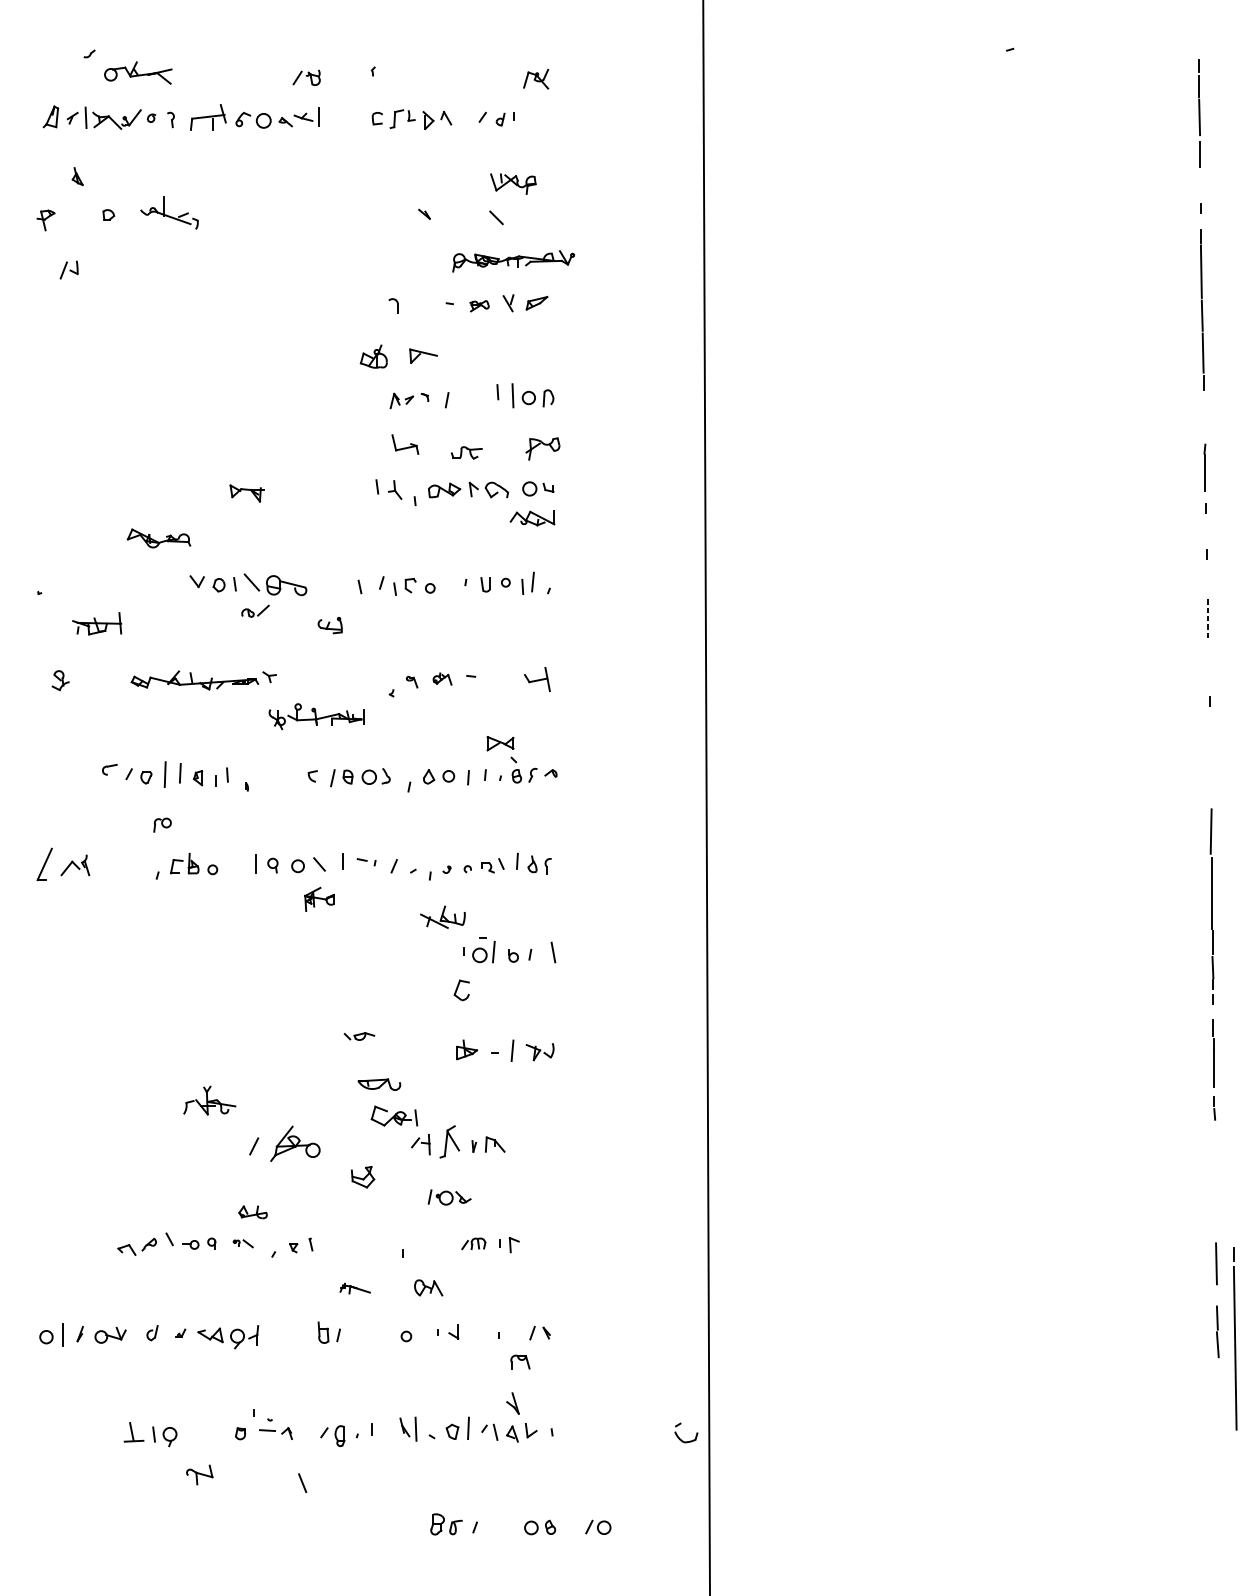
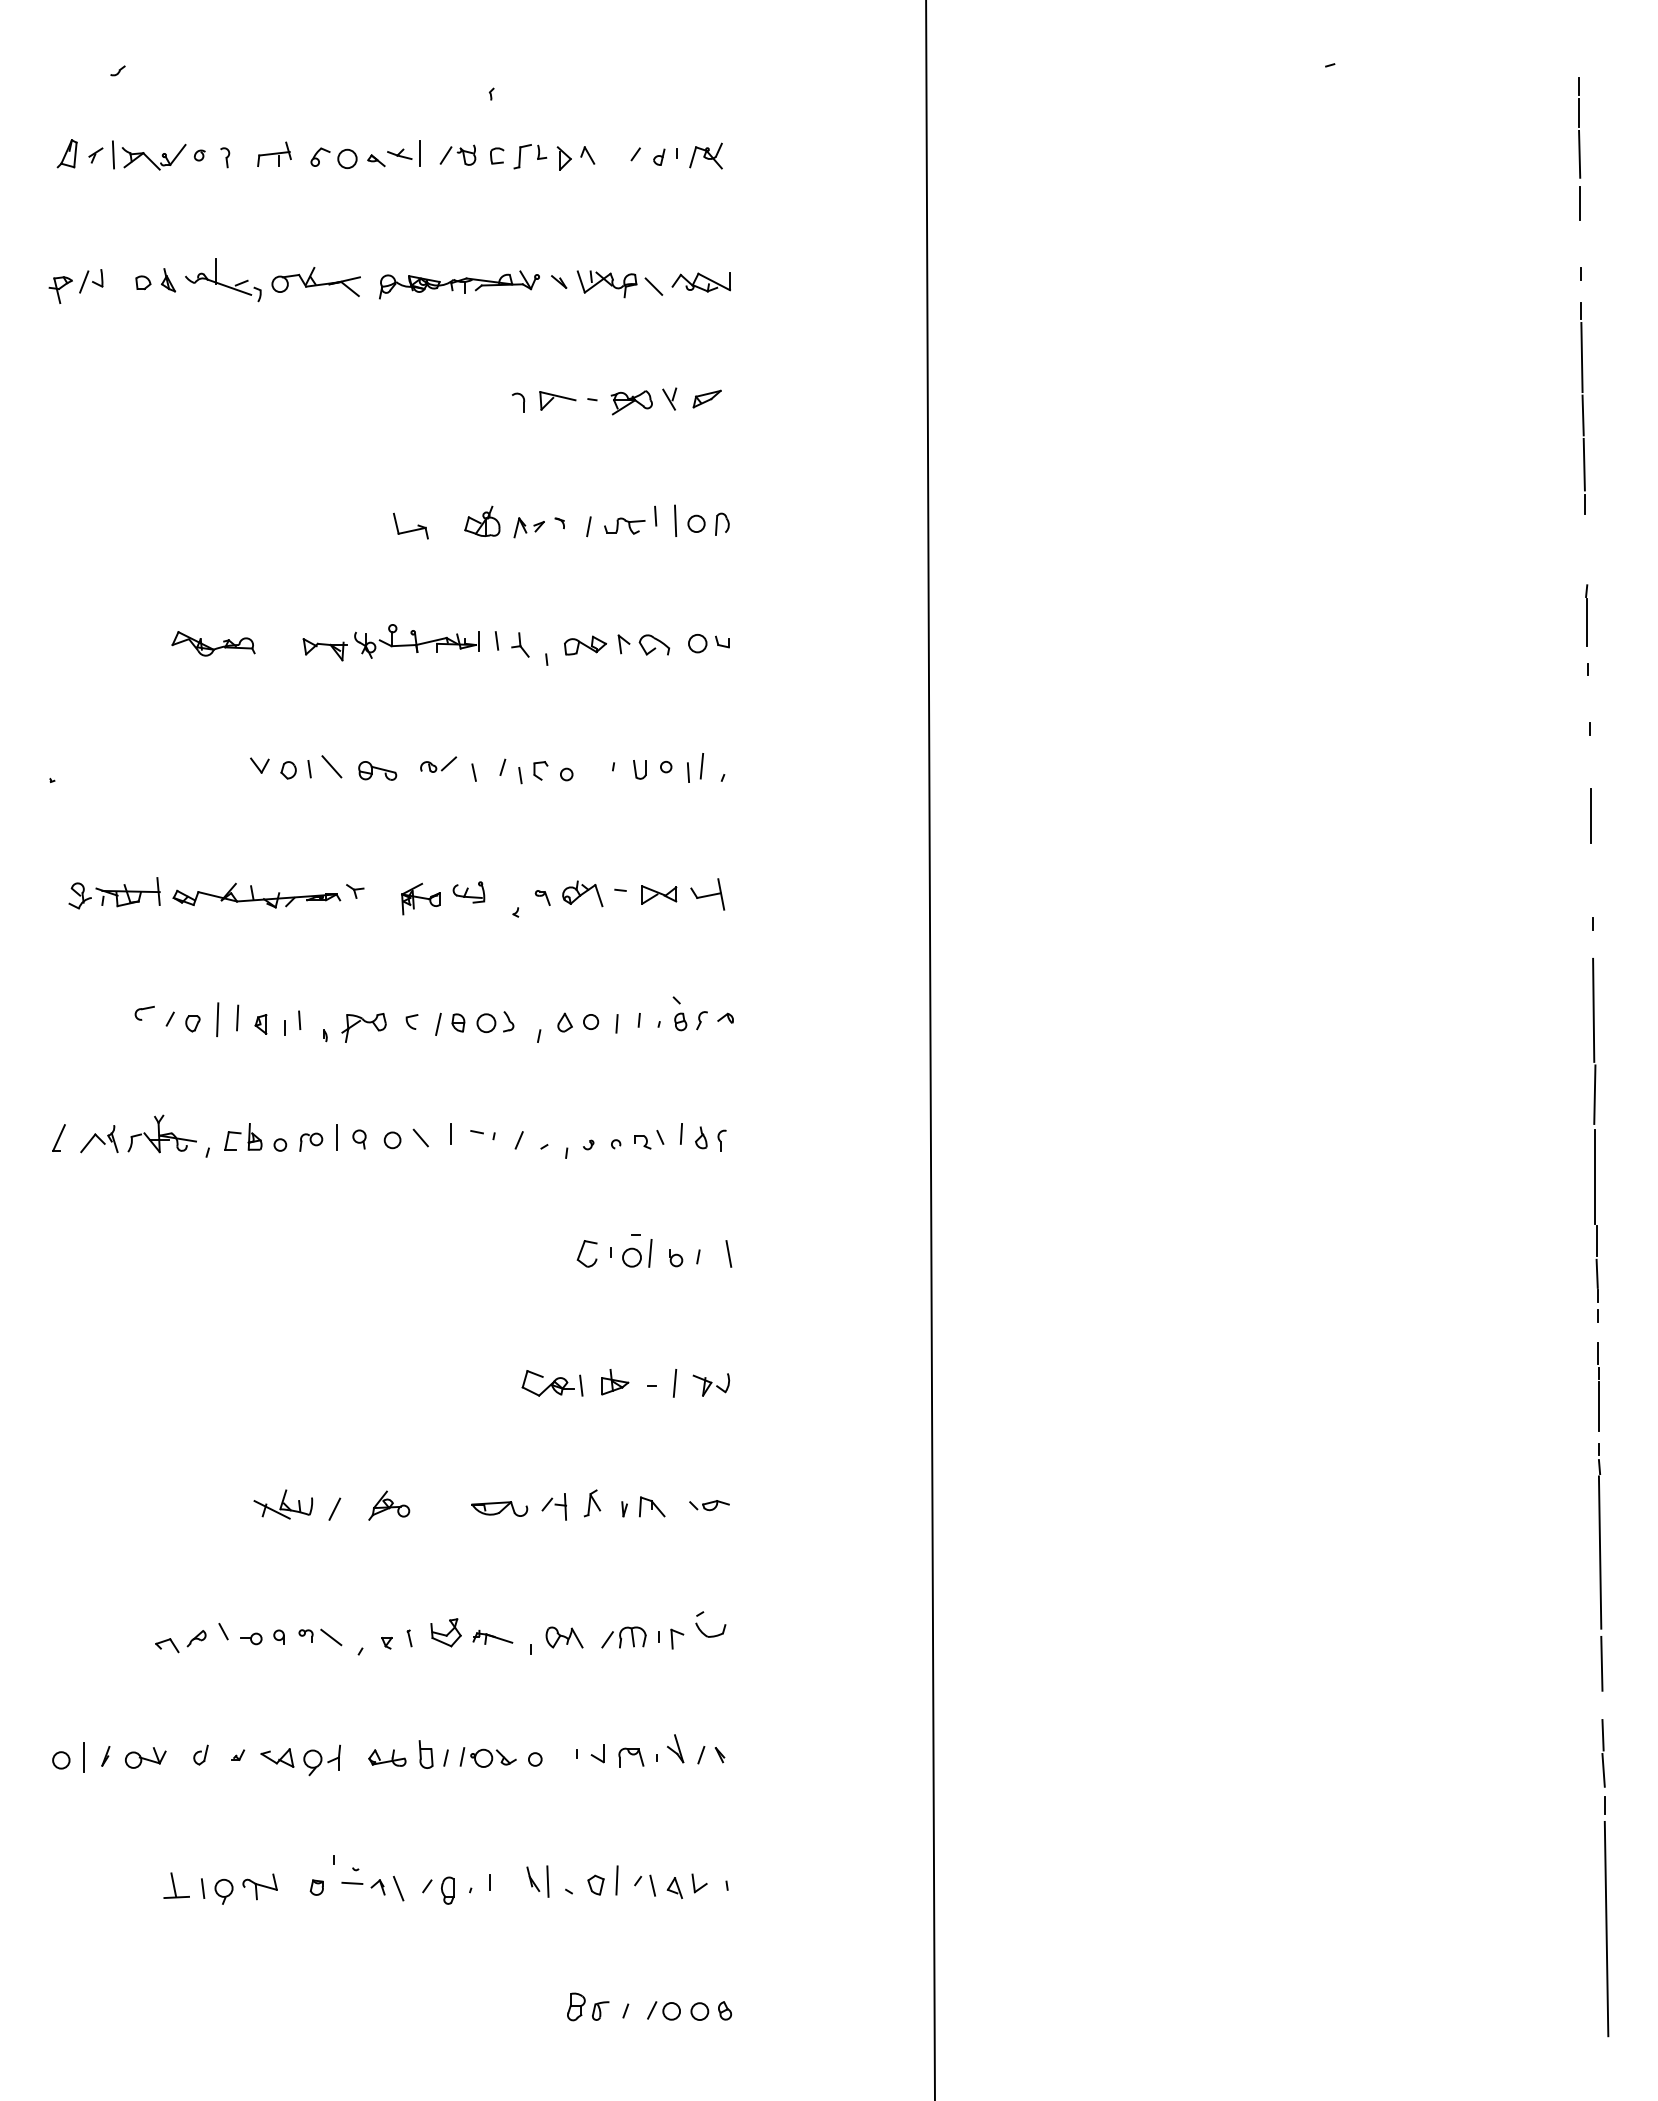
part: (137, 72) -> (315, 281), moved
part: (306, 77) -> (457, 154), moved
part: (535, 78) -> (705, 155), moved
part: (208, 116) -> (274, 153), size x0.71
part: (77, 176) -> (168, 280), moved
part: (512, 184) -> (606, 284), moved
part: (513, 261) -> (459, 284), moved
part: (69, 270) -> (91, 281), moved
part: (479, 305) -> (631, 402), size x1.67
part: (373, 355) -> (482, 520), moved
part: (423, 355) -> (557, 400), moved
part: (405, 444) -> (410, 525), moved
part: (542, 448) -> (363, 1027), moved
part: (466, 452) -> (624, 525), moved
part: (531, 518) -> (700, 282), moved
part: (158, 538) -> (213, 643), moved
part: (286, 585) -> (377, 770), size x0.71
part: (255, 611) -> (438, 764), moved
line: (1207, 620) -> (1590, 816), dashed -> solid
part: (96, 624) -> (127, 892), moved
part: (329, 625) -> (468, 892), moved
part: (442, 678) -> (582, 893), size x1.67
part: (316, 716) -> (416, 641), moved
part: (500, 743) -> (659, 894), moved
line: (1210, 766) -> (1593, 1009), added
part: (162, 824) -> (311, 1141), moved
part: (44, 864) -> (58, 1137), size x0.62
part: (319, 899) -> (420, 898), moved
part: (443, 917) -> (283, 1504), moved
part: (461, 990) -> (586, 1253), moved
part: (359, 1036) -> (709, 1505), moved
part: (379, 1084) -> (499, 1508), moved
part: (209, 1100) -> (161, 1133), moved
part: (394, 1116) -> (552, 1383), moved
part: (449, 1142) -> (592, 1503), size x0.62
part: (295, 1143) -> (389, 1505), size x0.62
part: (362, 1176) -> (445, 1632), moved
line: (1214, 1179) -> (1599, 1552), added
part: (449, 1197) -> (487, 1757), moved
part: (253, 1211) -> (387, 1757), moved
part: (243, 1243) -> (320, 1637), size x1.67
part: (473, 1243) -> (623, 1637), size x1.43
part: (354, 1287) -> (492, 1636), moved
part: (428, 1287) -> (564, 1637), moved
line: (1235, 1338) -> (1606, 1916), moved
part: (520, 1362) -> (631, 1757), moved
part: (512, 1403) -> (675, 1748), moved
part: (680, 1438) -> (702, 1631), moved
part: (199, 1474) -> (259, 1886), moved
line: (302, 1483) -> (398, 1888), moved
part: (597, 1527) -> (663, 2010), moved

